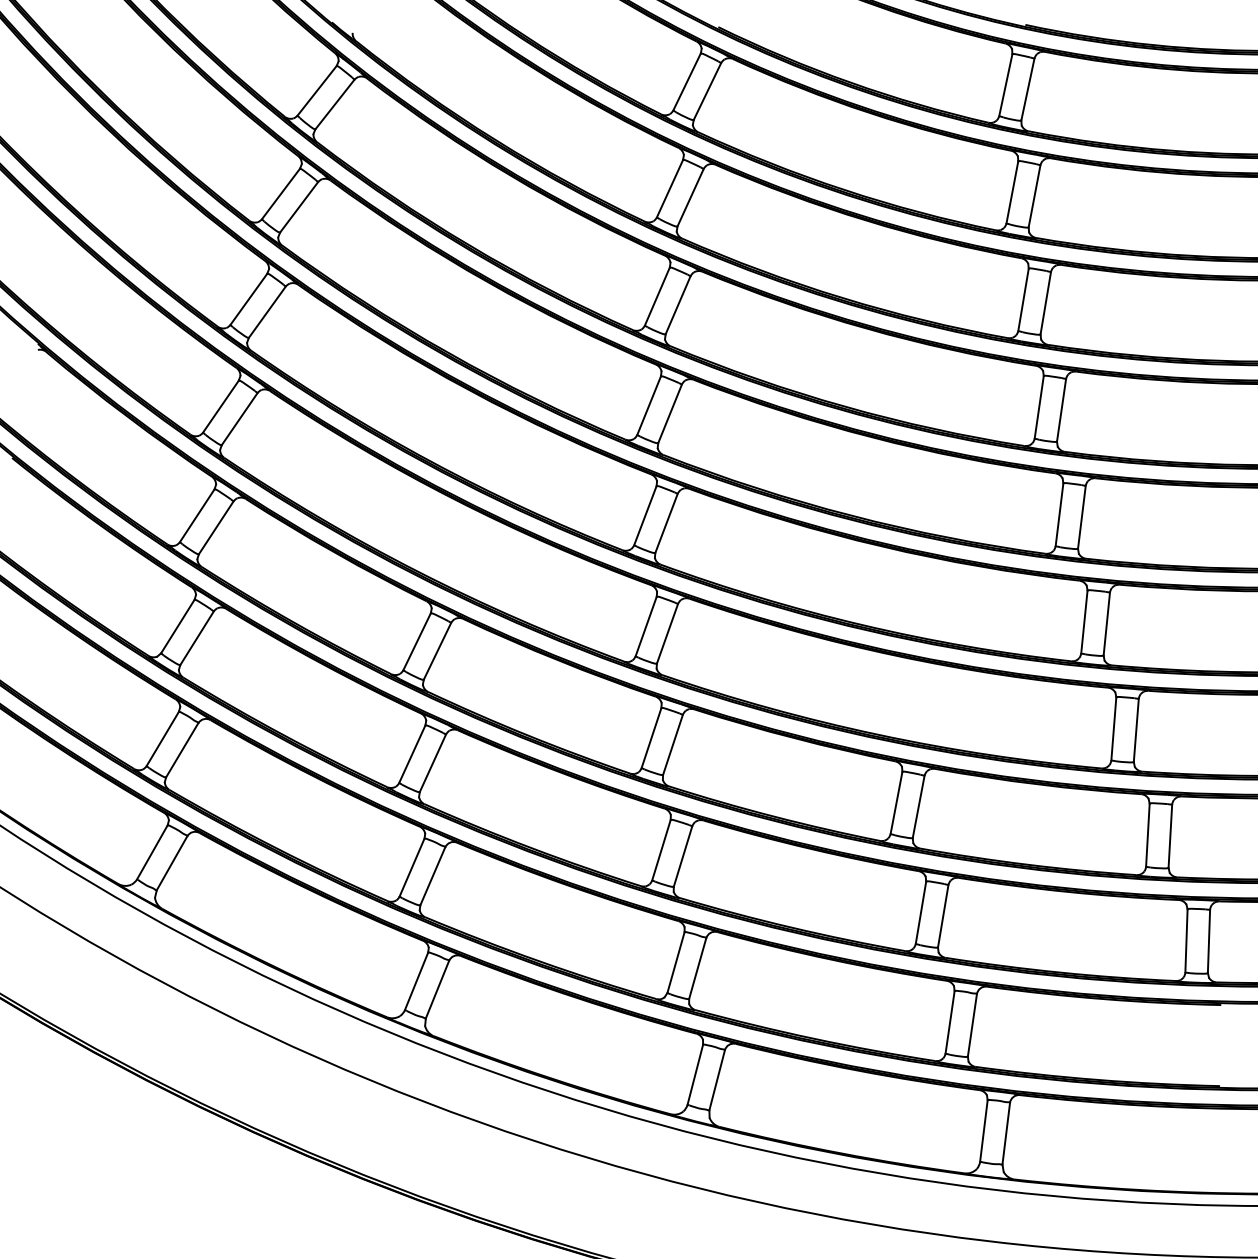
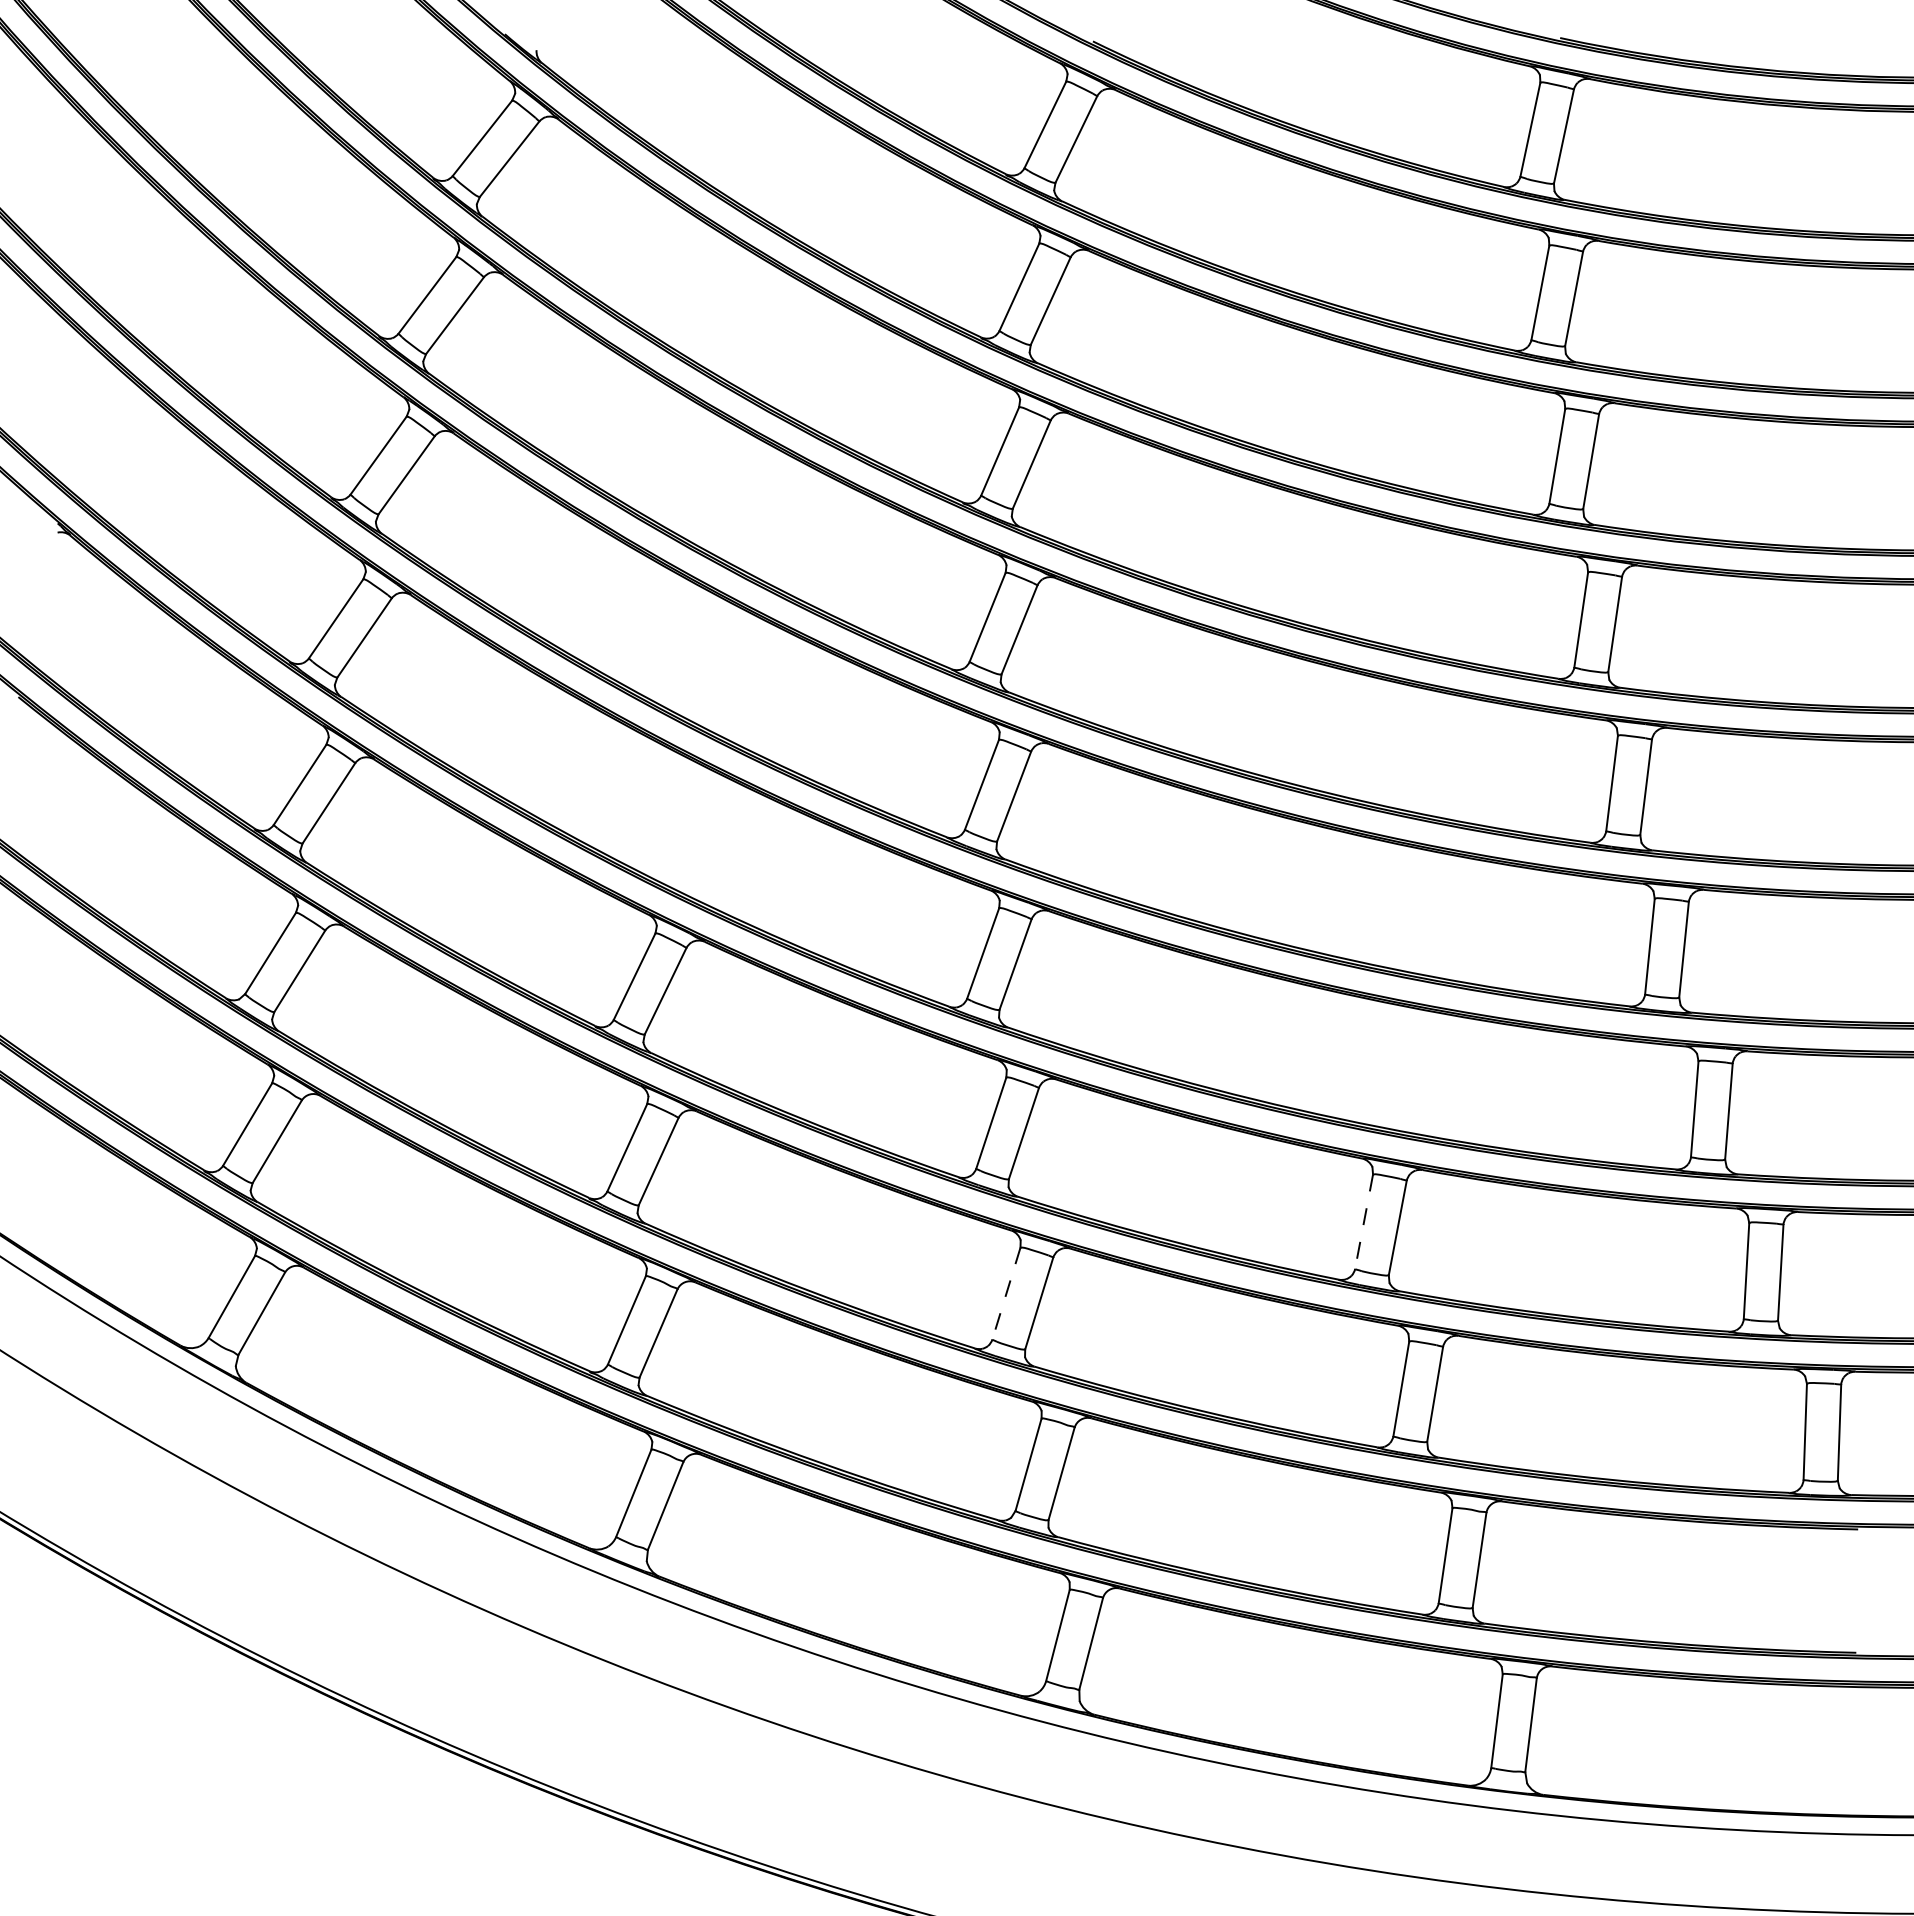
line: (896, 802) -> (1364, 1221), solid -> dashed
line: (661, 850) -> (1006, 1294), solid -> dashed

